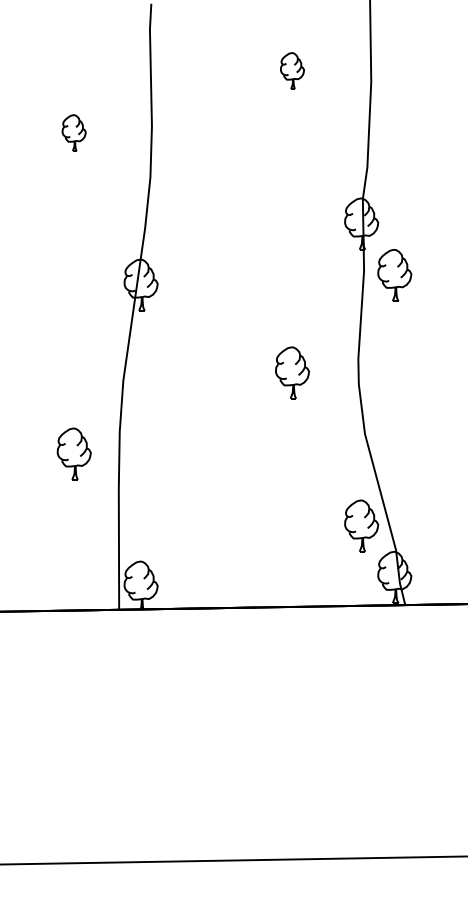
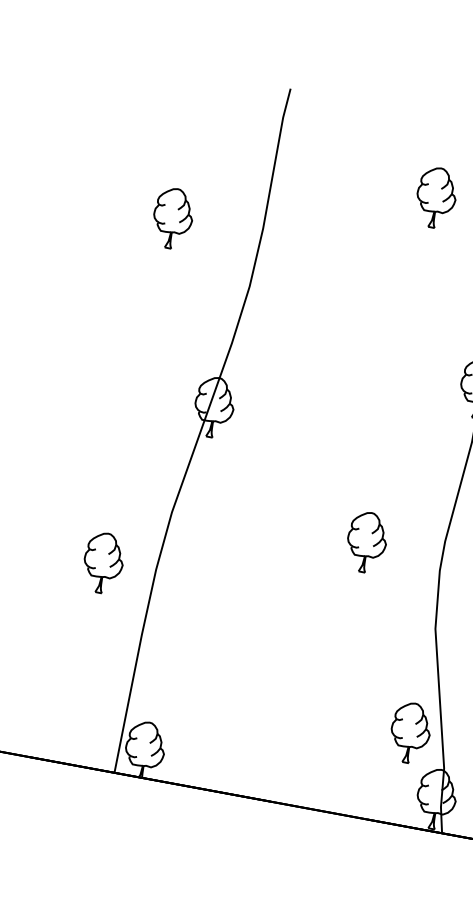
part: (292, 70) -> (436, 197), size x1.43
part: (73, 132) -> (172, 217), size x1.43
part: (73, 453) -> (102, 562), moved

